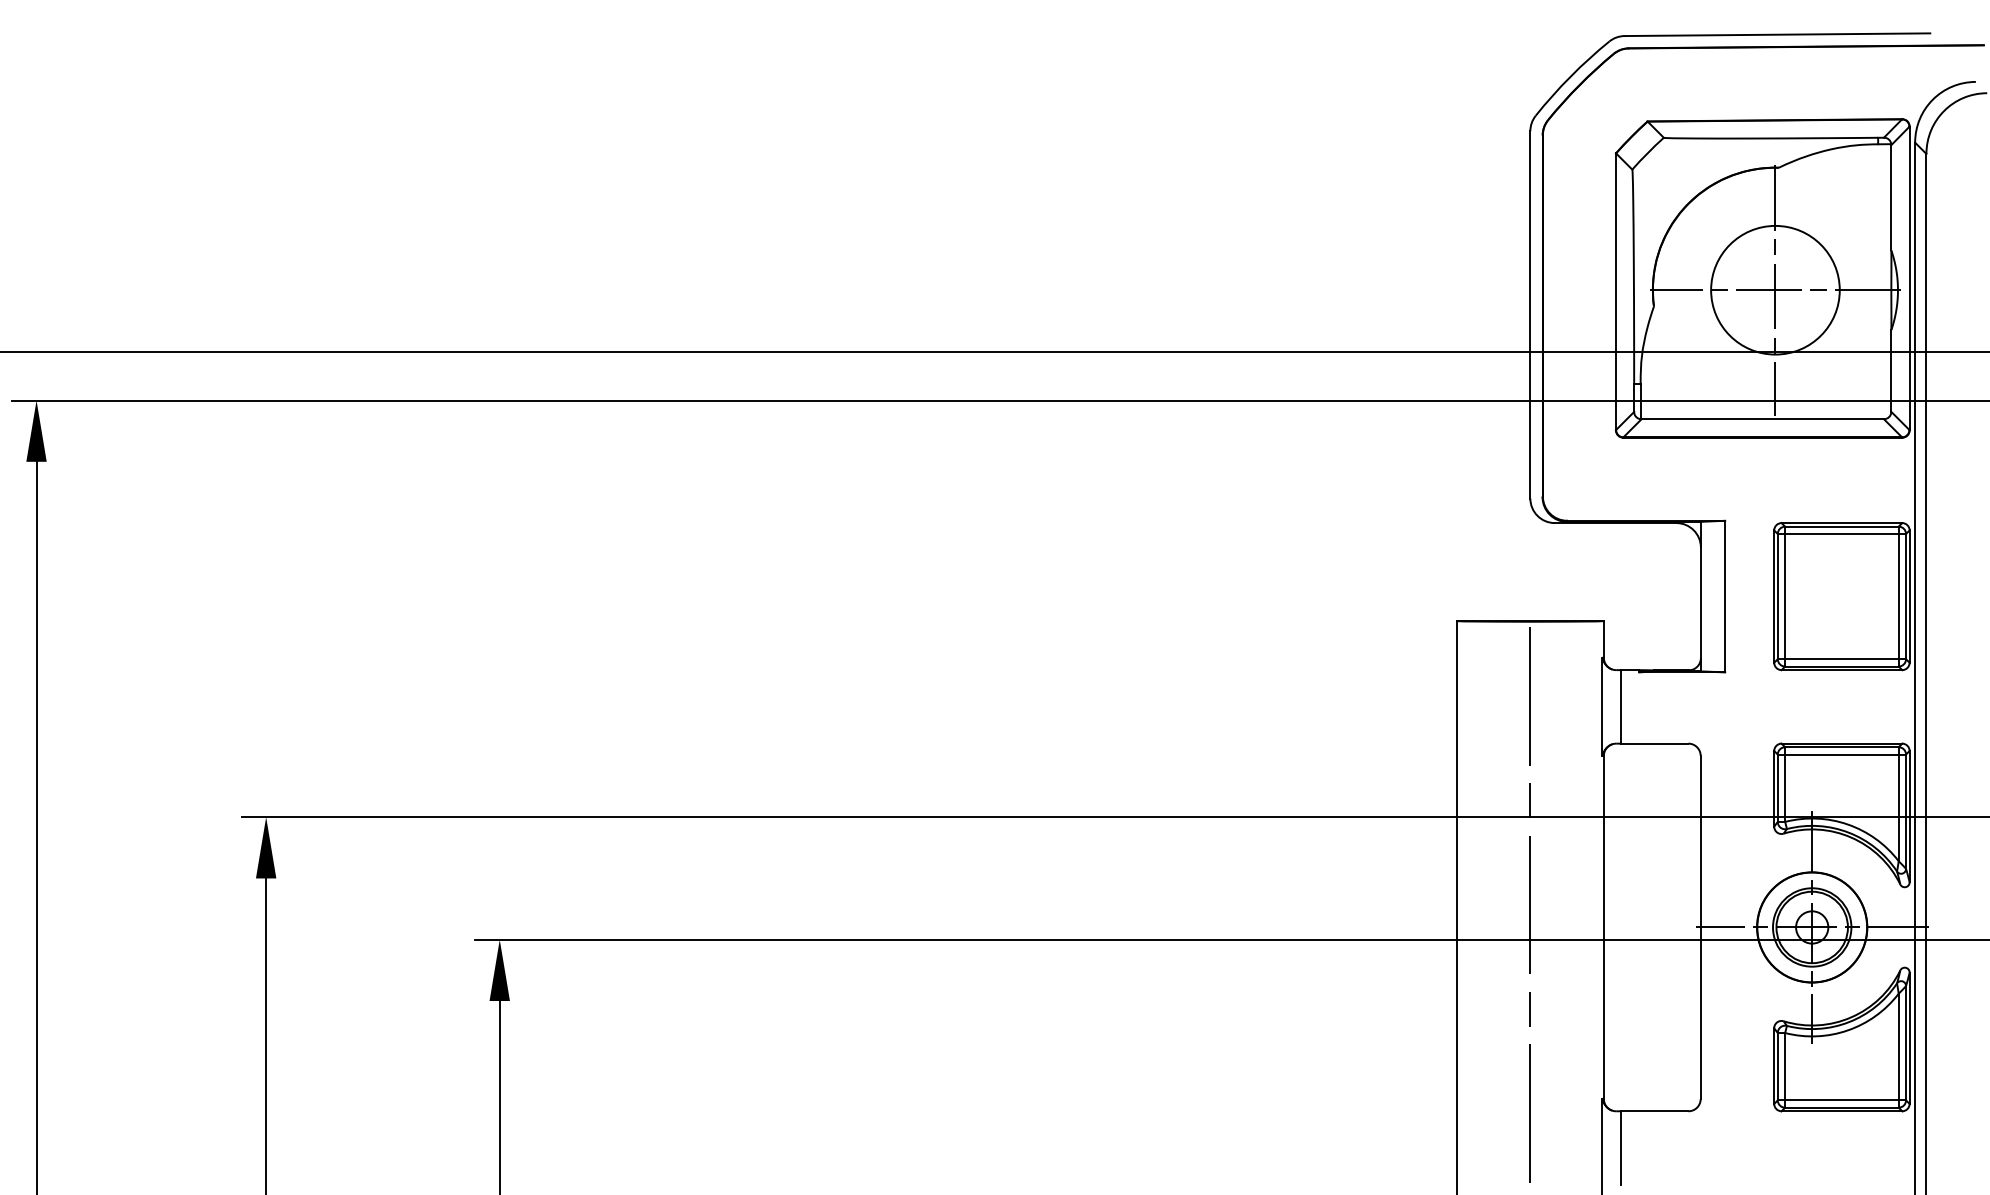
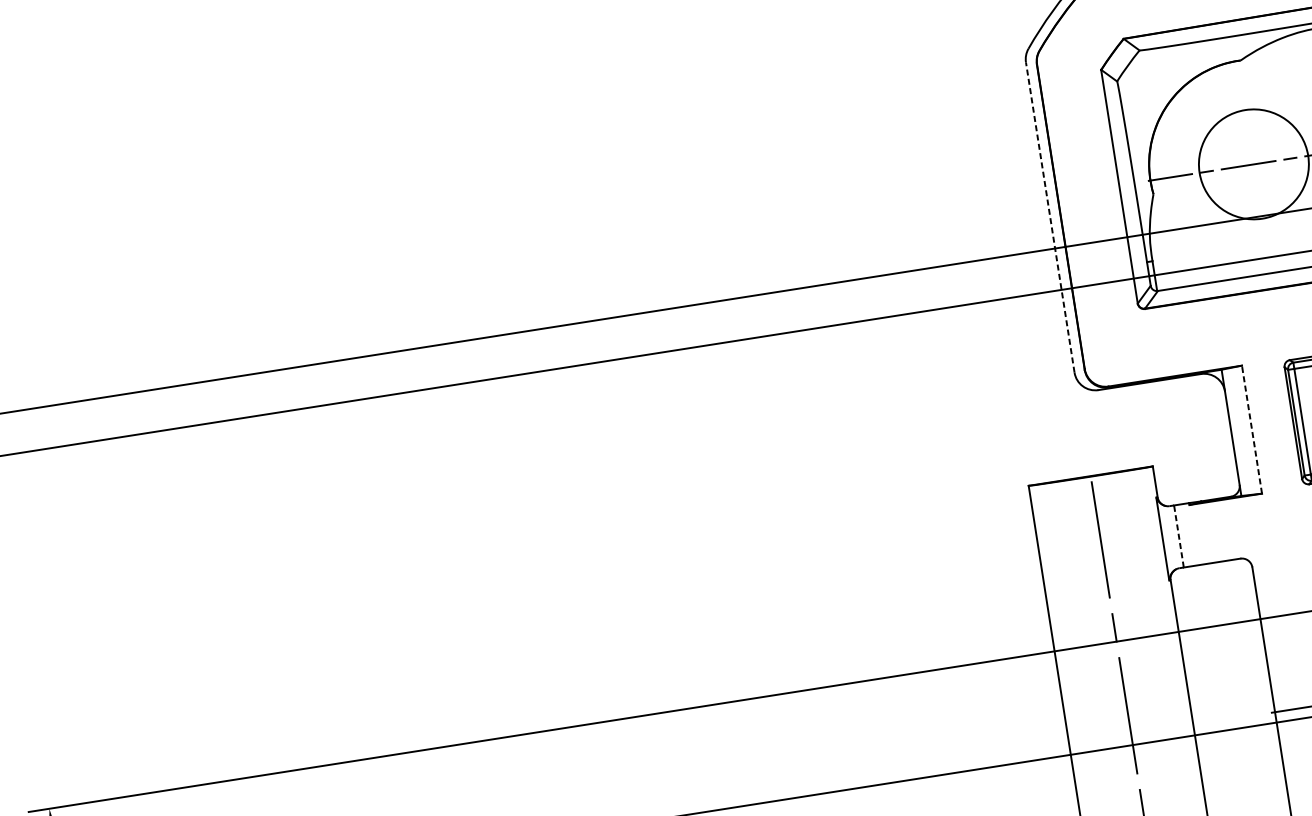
line: (1775, 289) -> (1253, 163), removed
line: (1530, 314) -> (1050, 217), solid -> dashed
line: (1725, 596) -> (1252, 429), solid -> dashed
line: (1621, 706) -> (1178, 536), solid -> dashed

